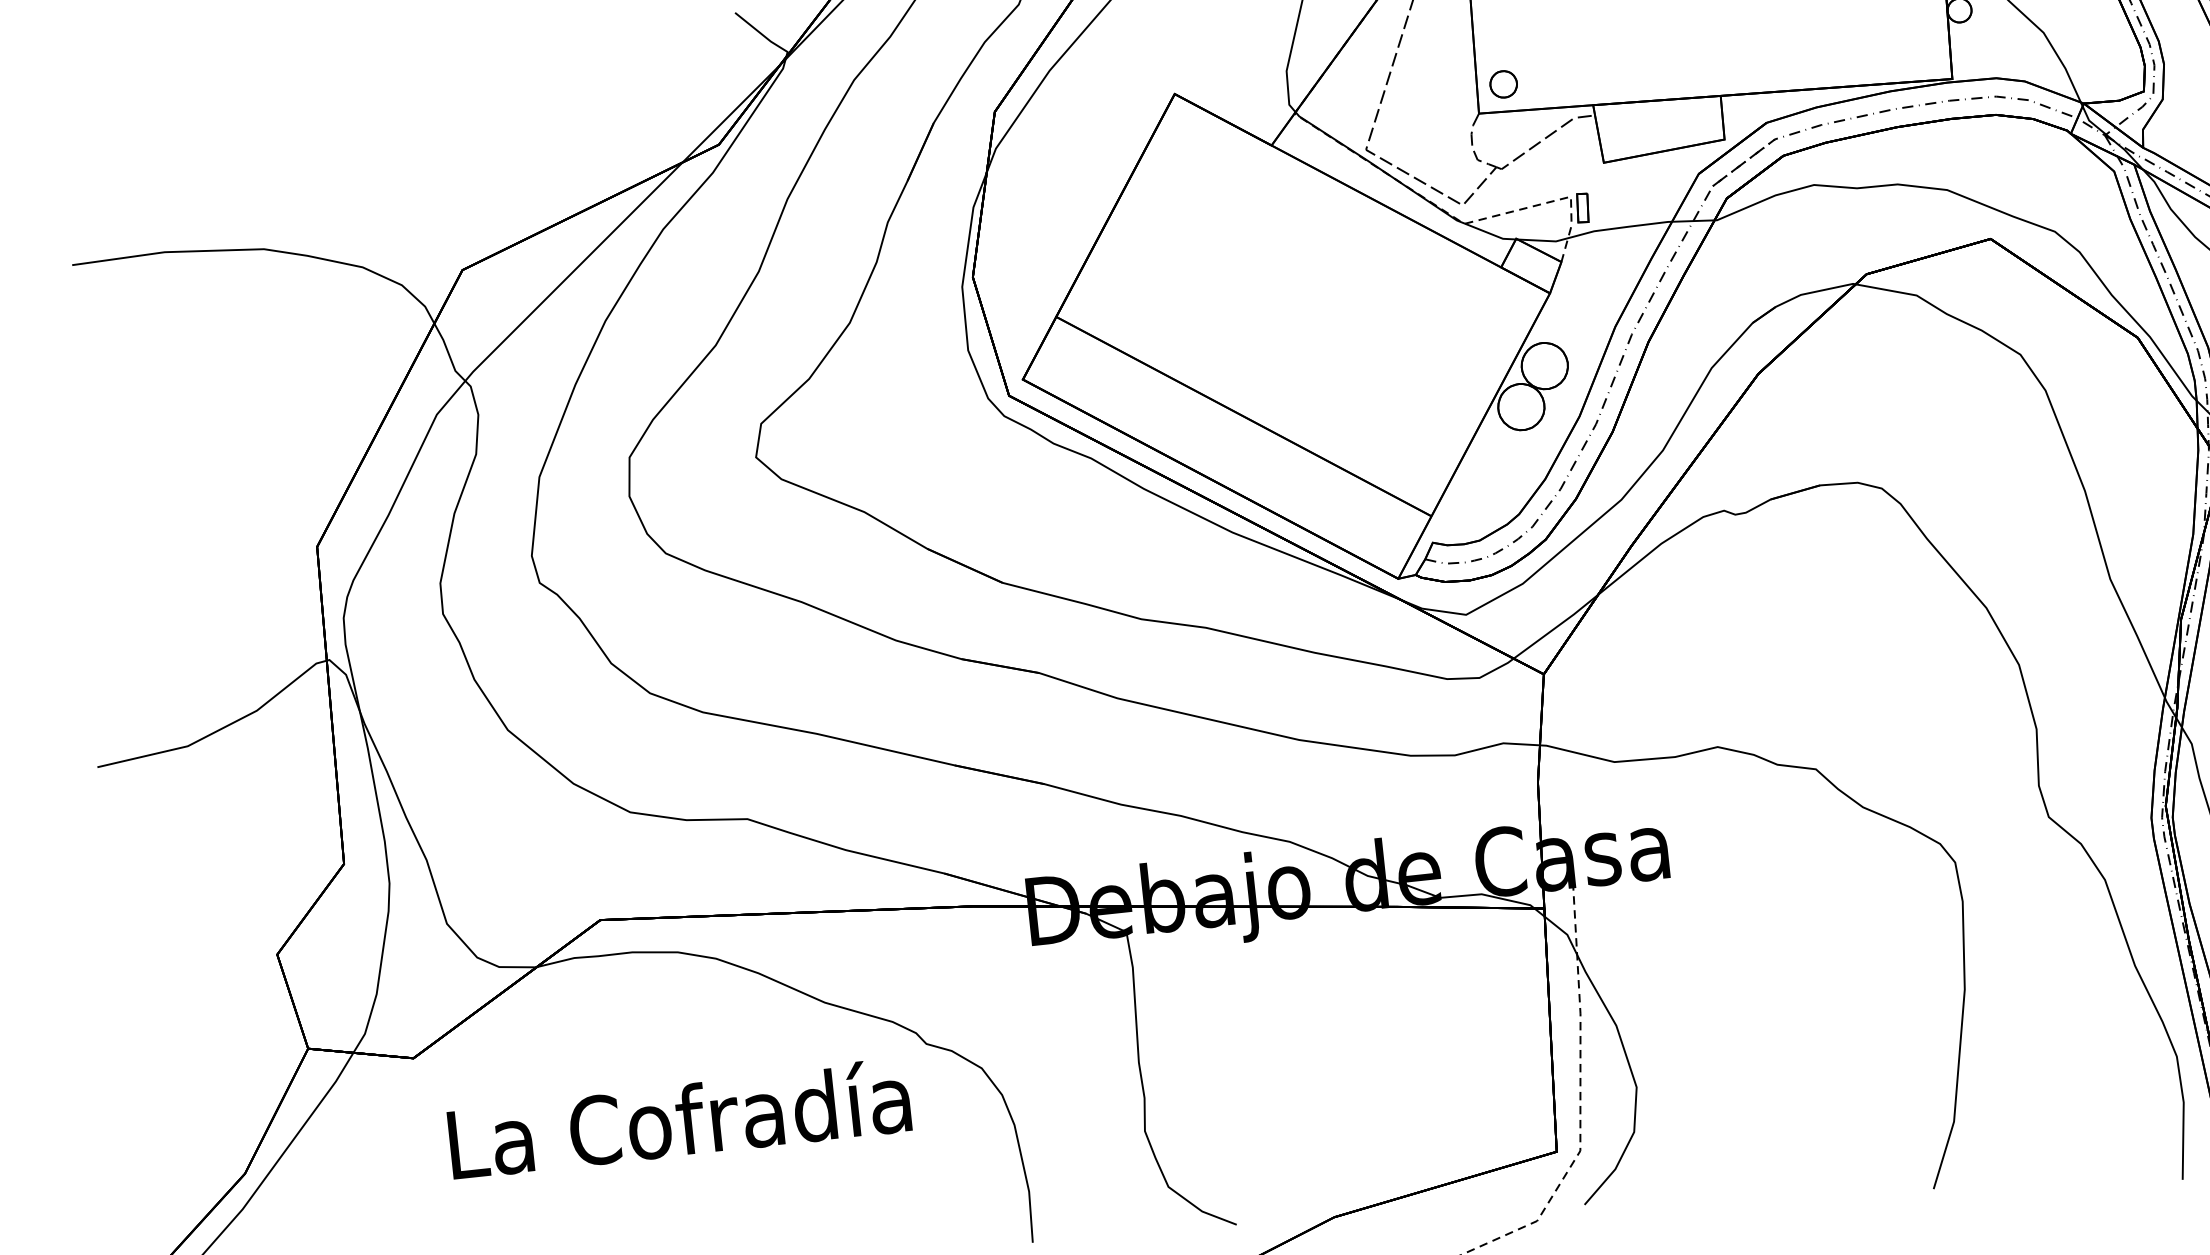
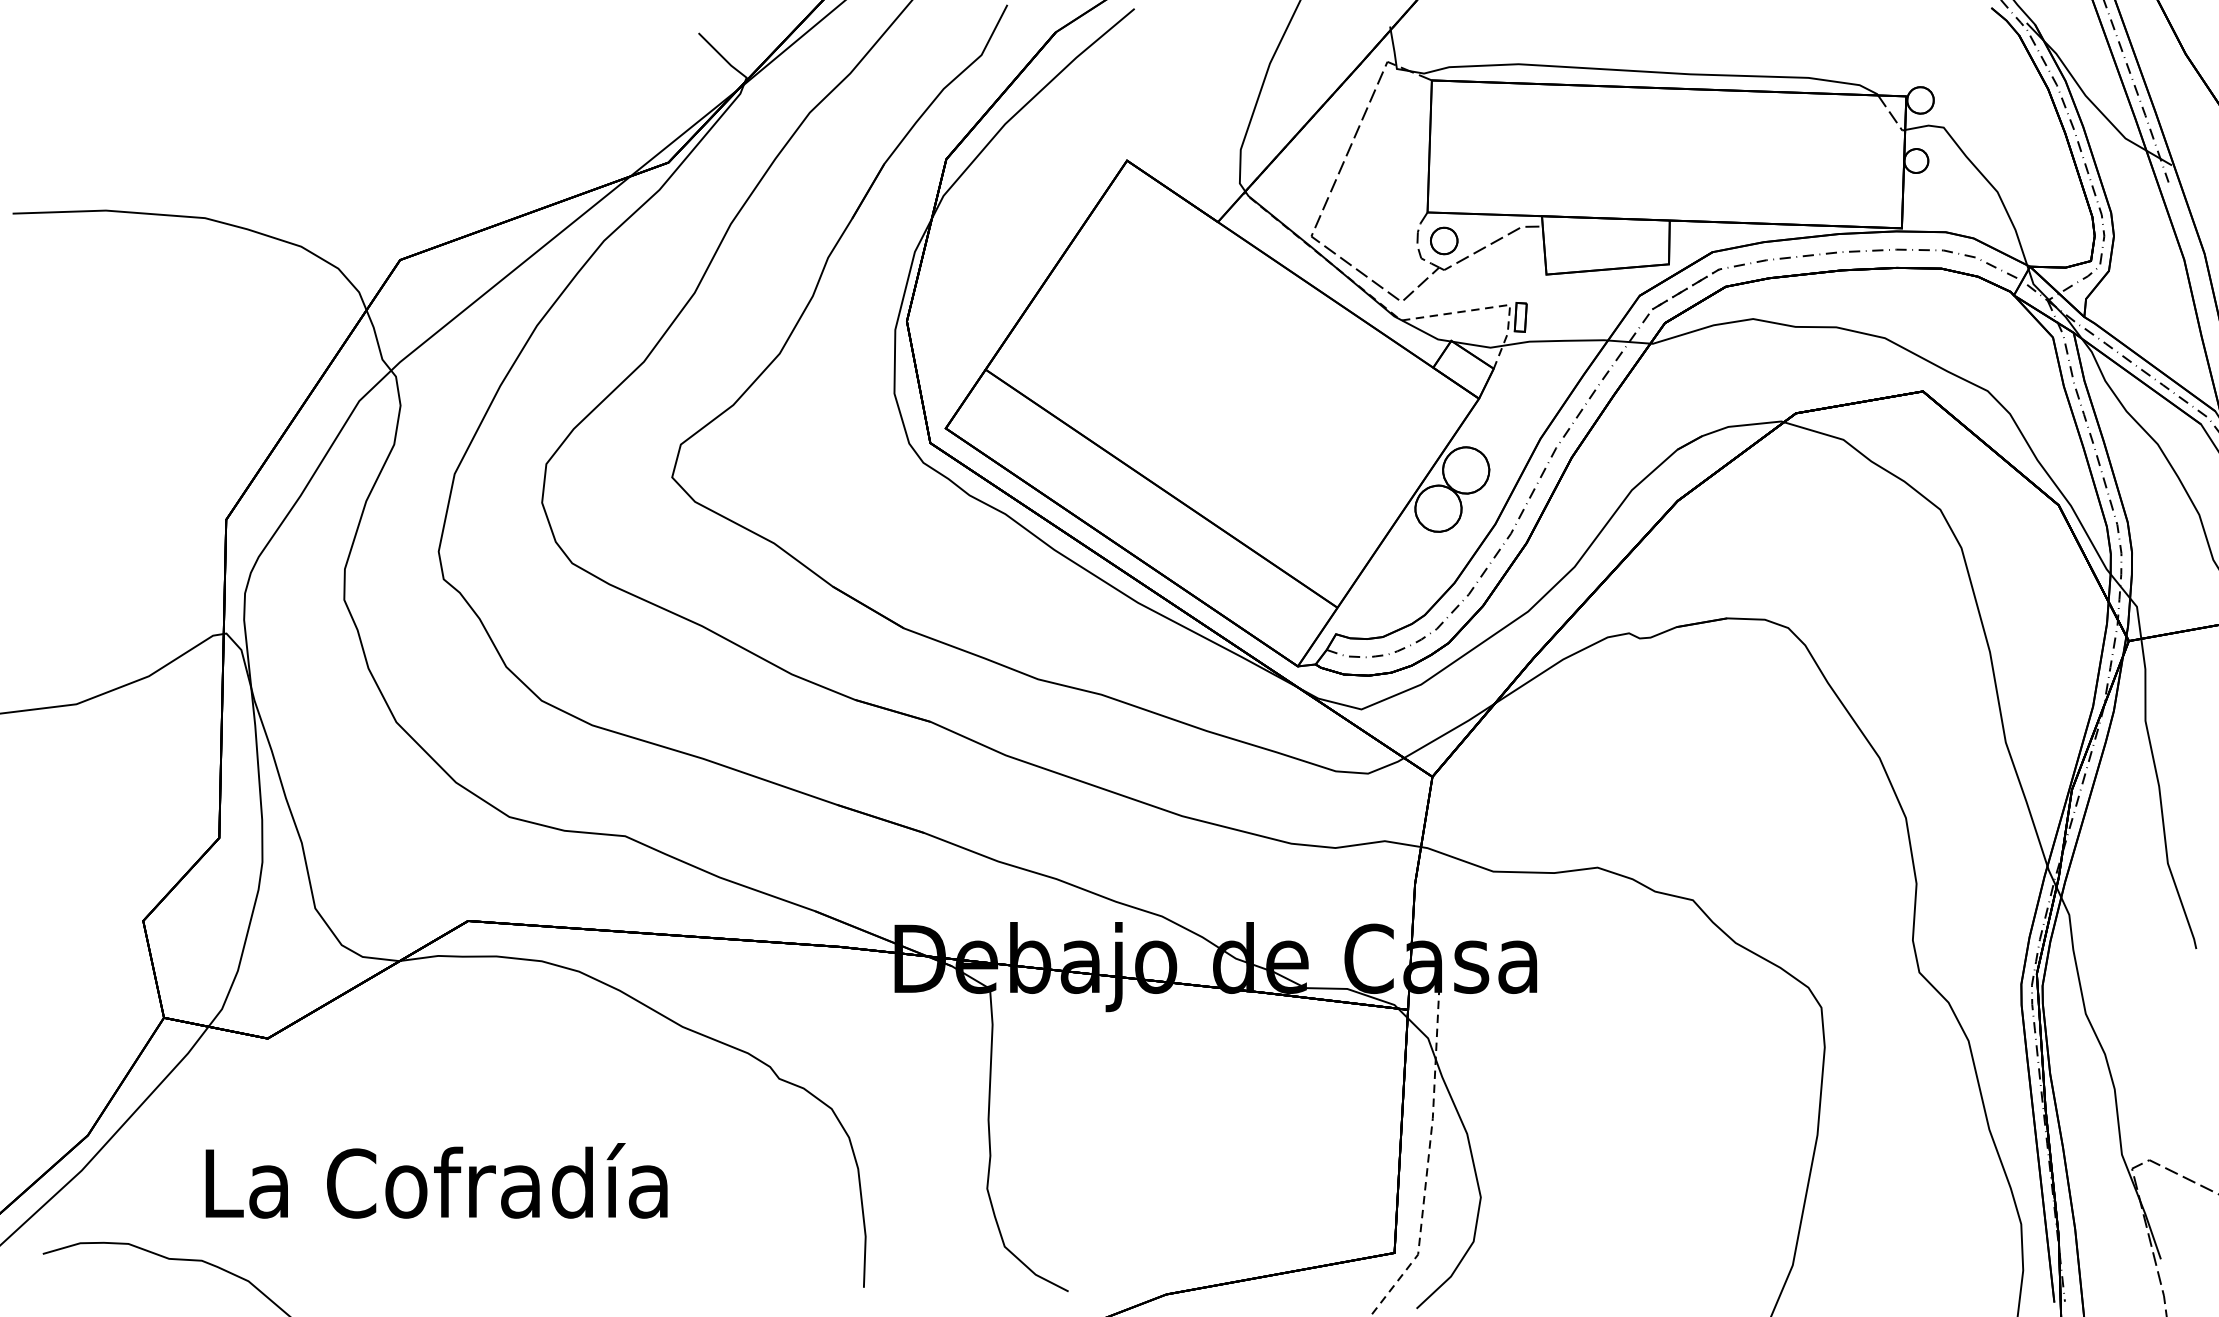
part: (1503, 83) -> (1444, 240), moved
text: (679, 1118) -> (436, 1180), moved

